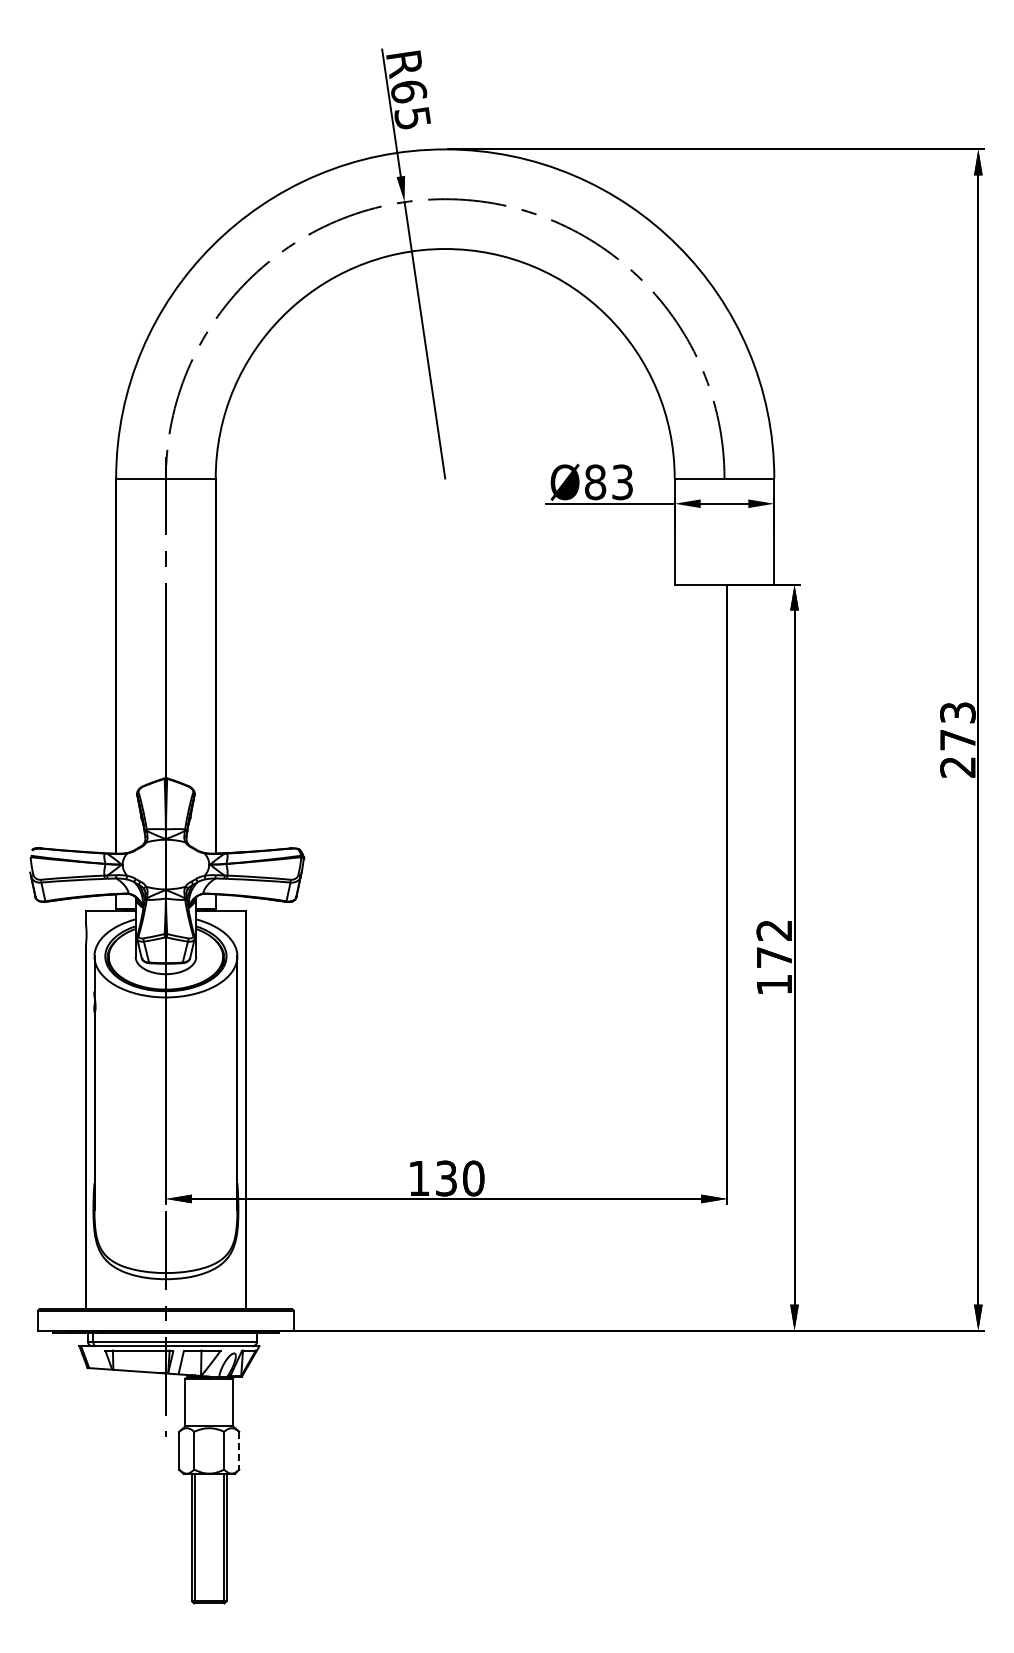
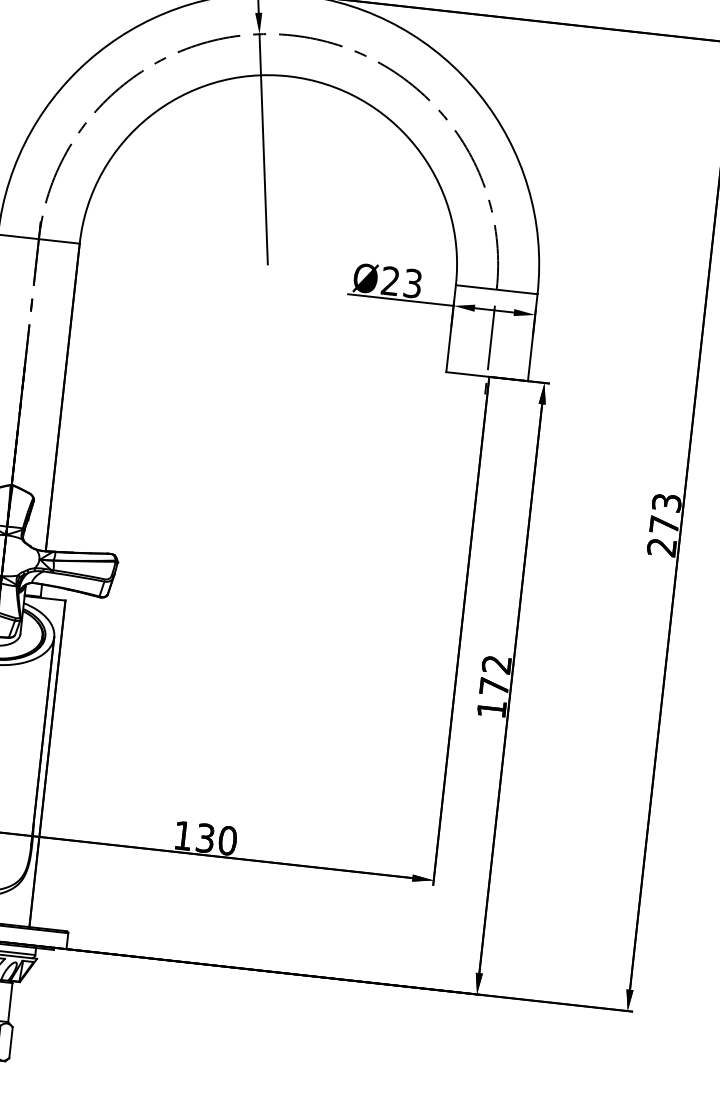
text: (595, 482) -> (390, 281), Ø83 -> Ø23
line: (724, 551) -> (490, 349), added
line: (239, 1450) -> (11, 1042), dashed -> solid

